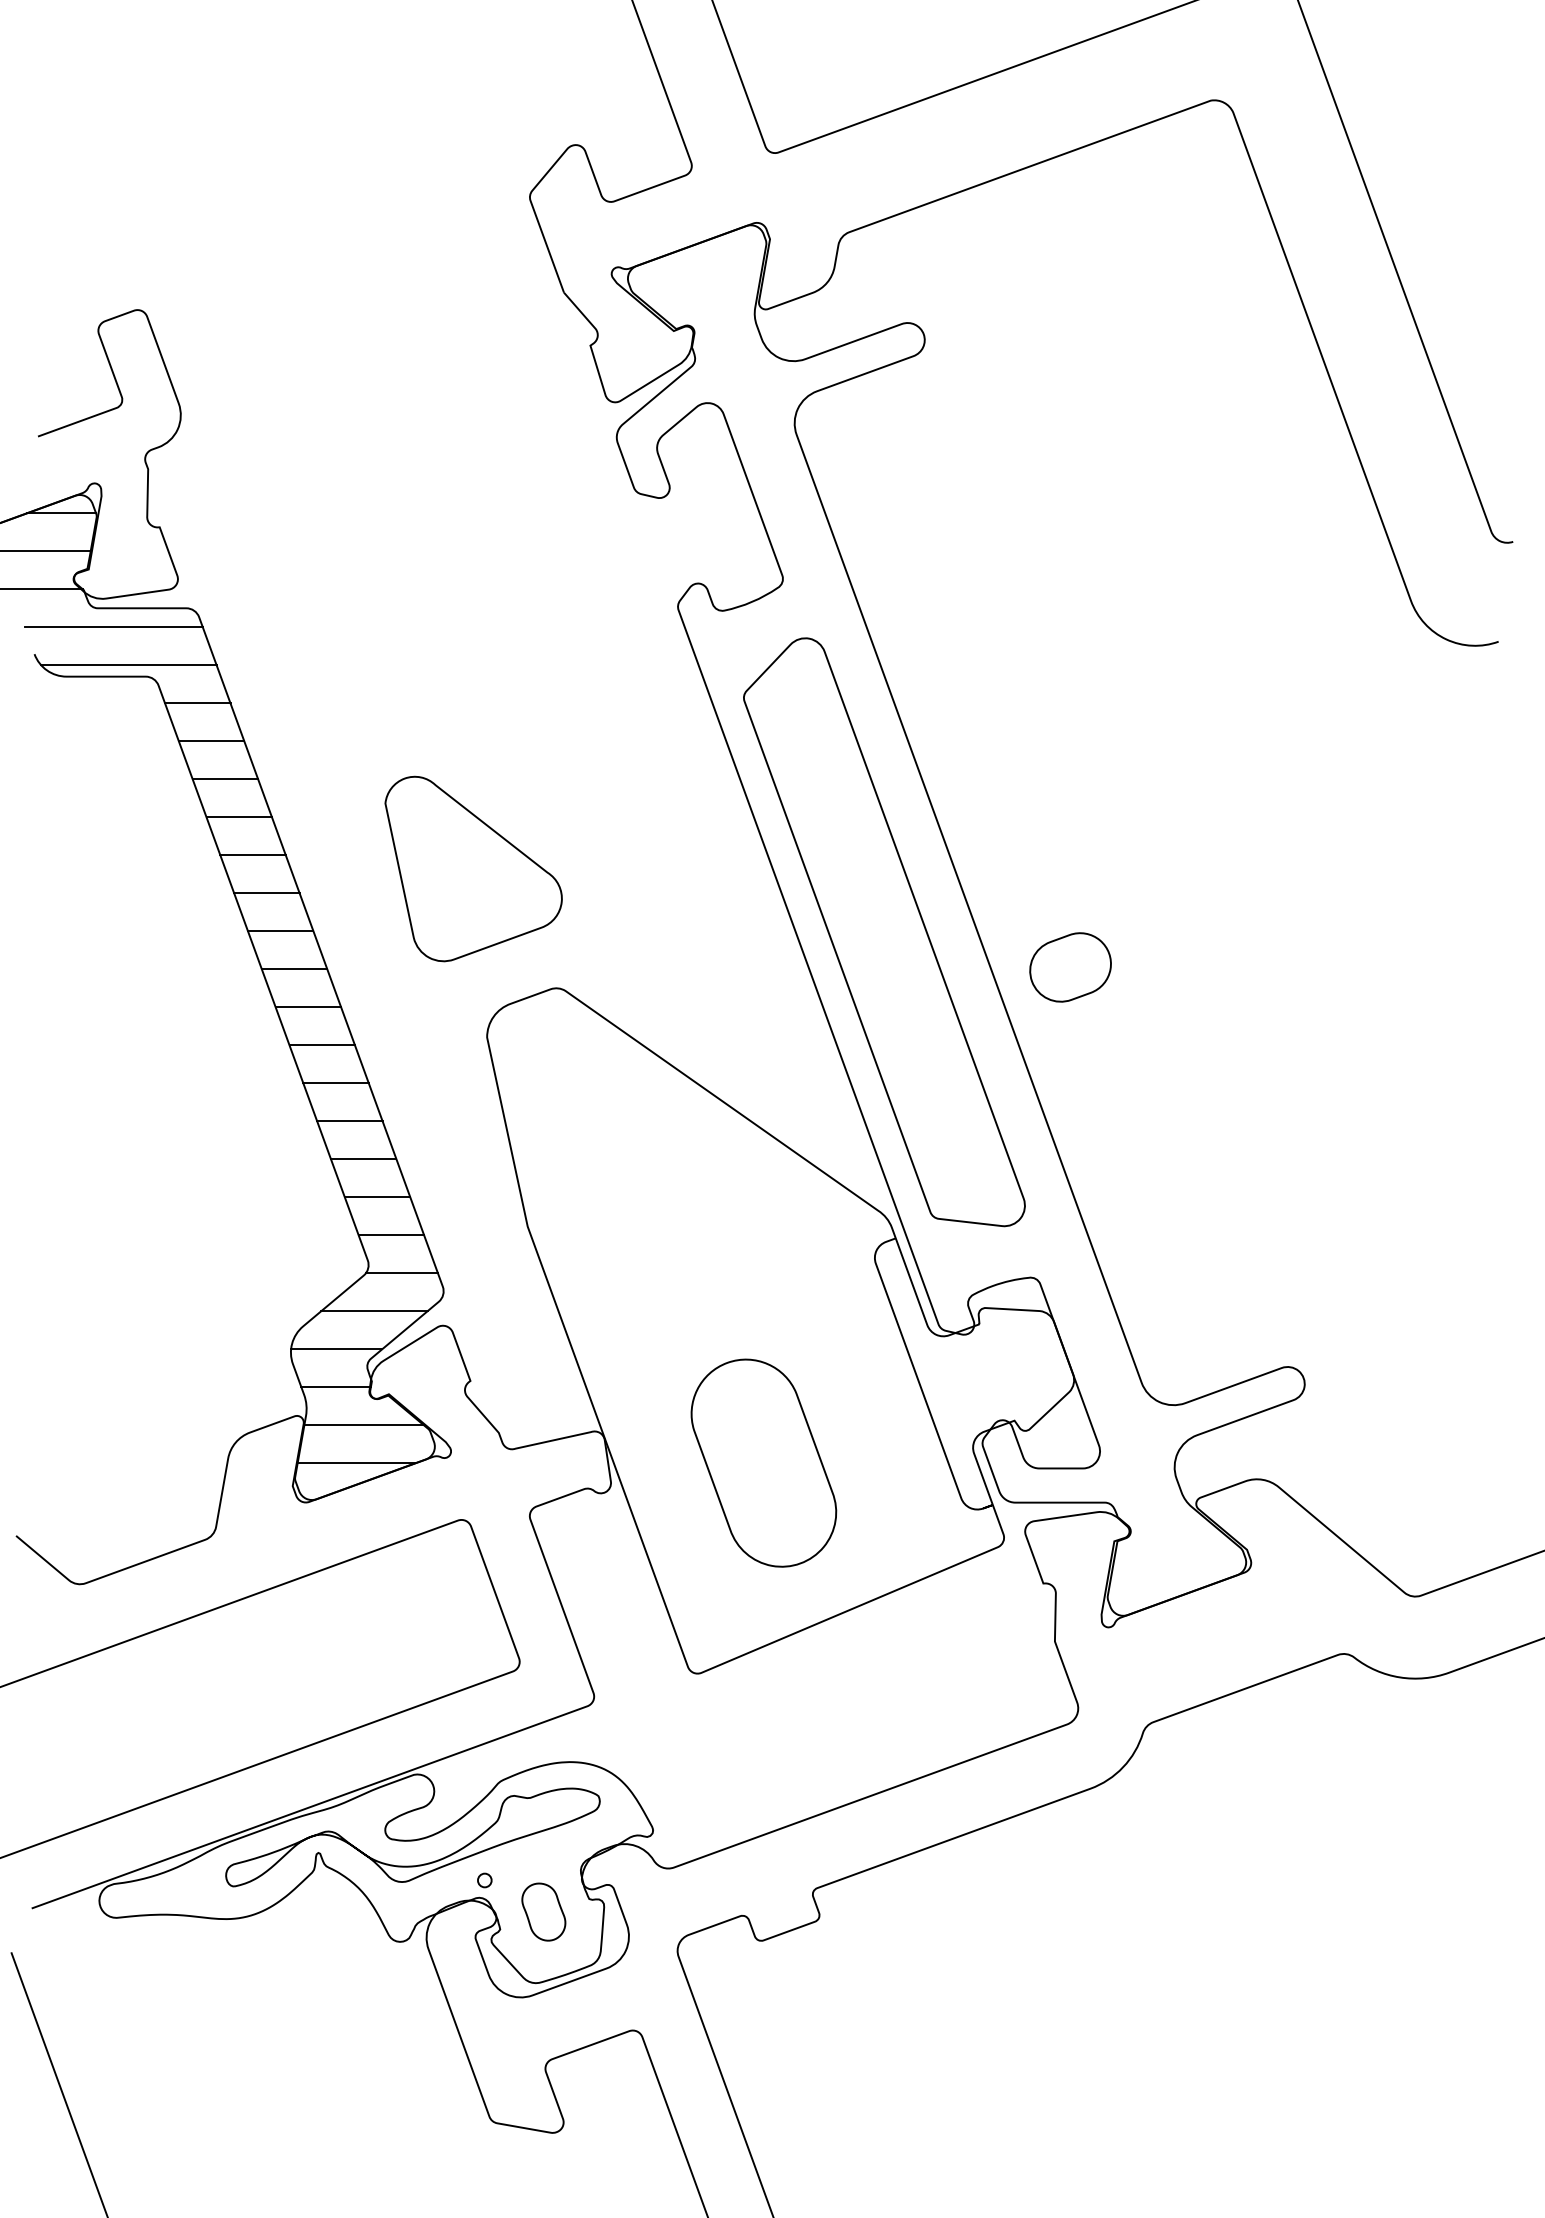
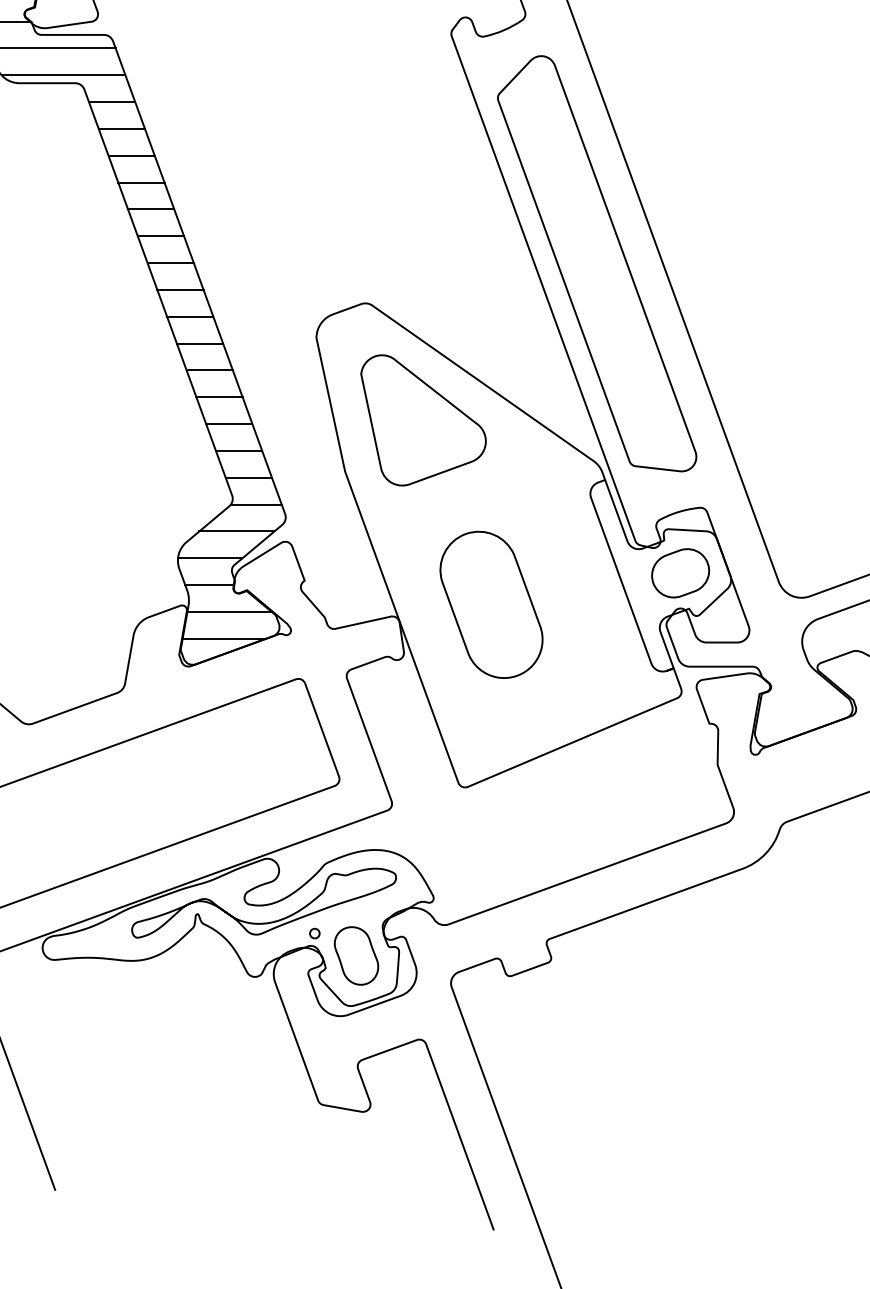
part: (473, 868) -> (423, 420), moved
part: (1070, 967) -> (680, 573), moved
part: (763, 1462) -> (491, 604), moved
part: (543, 1911) -> (356, 955), size x1.43

